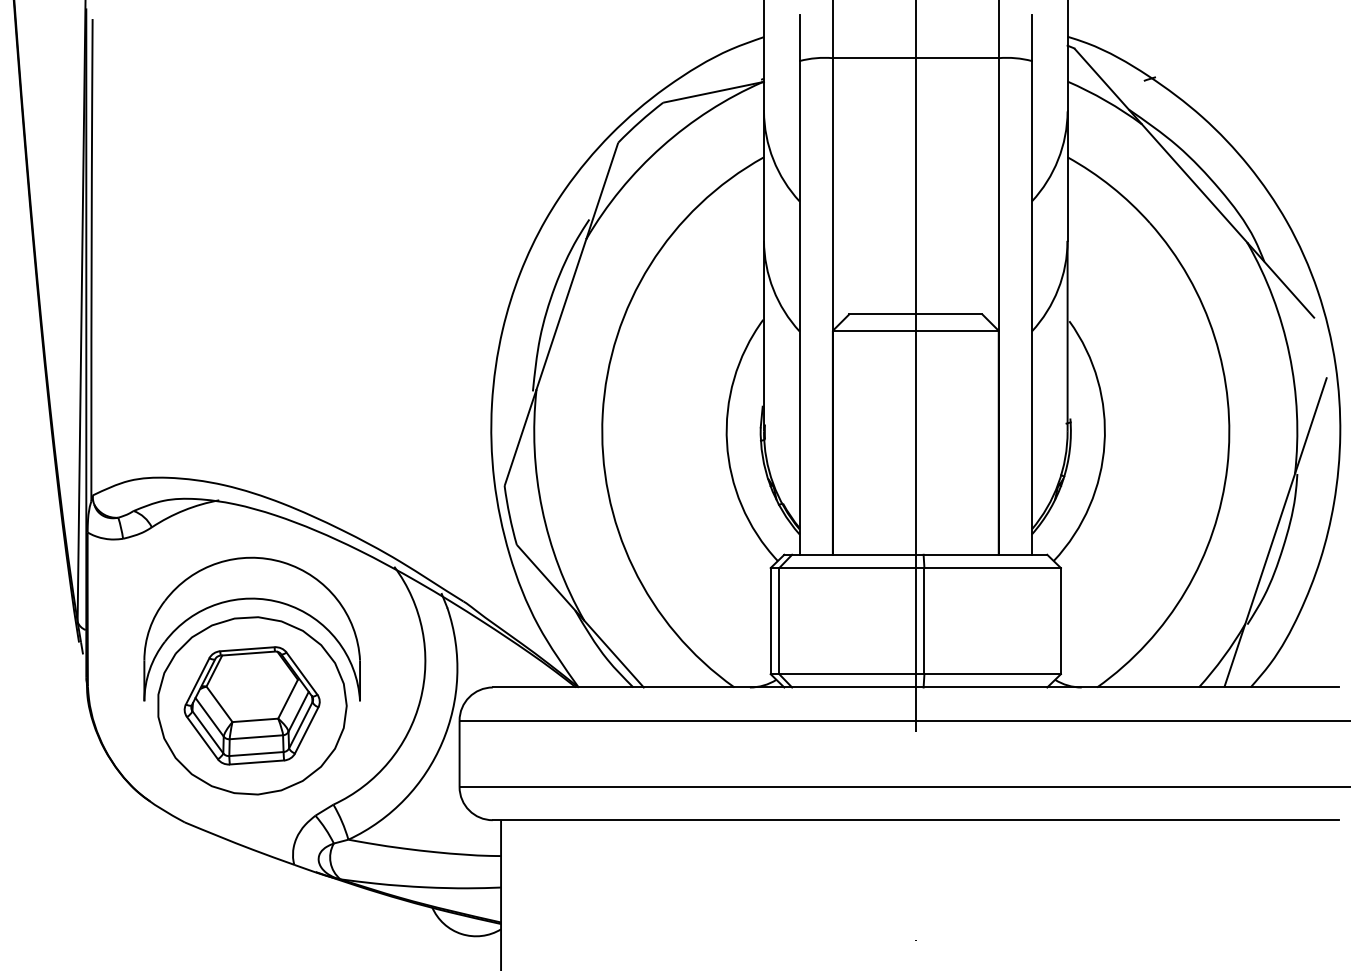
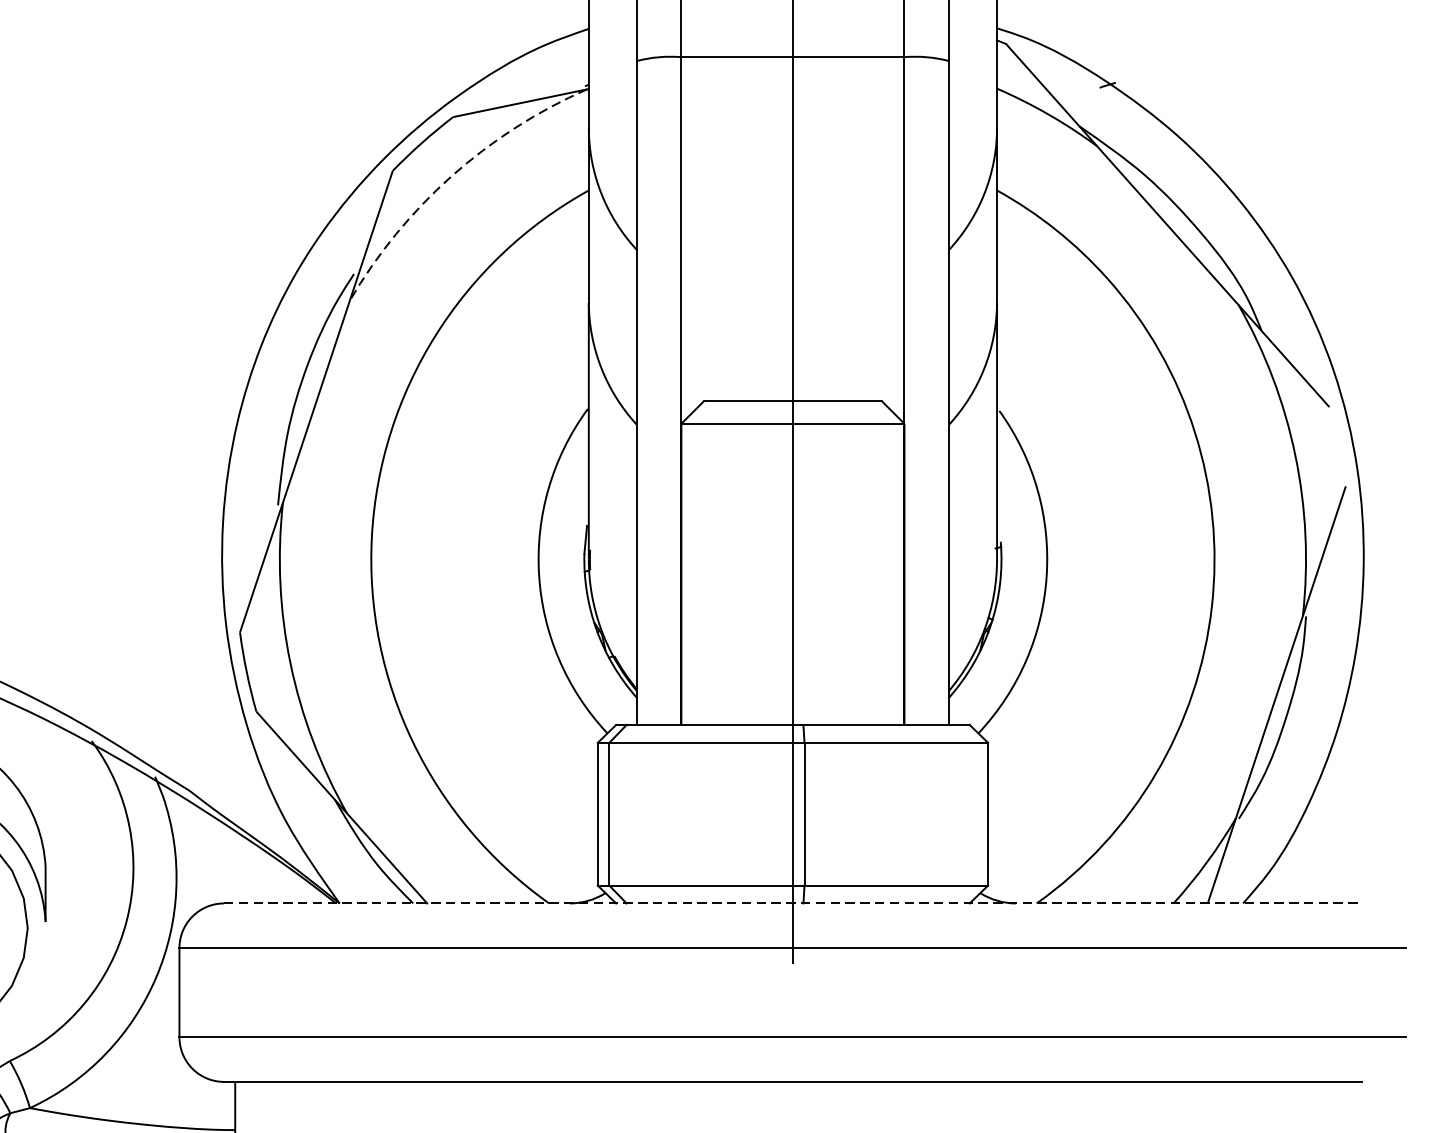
arc: (662, 146) -> (452, 175), solid -> dashed
line: (916, 687) -> (793, 903), solid -> dashed

